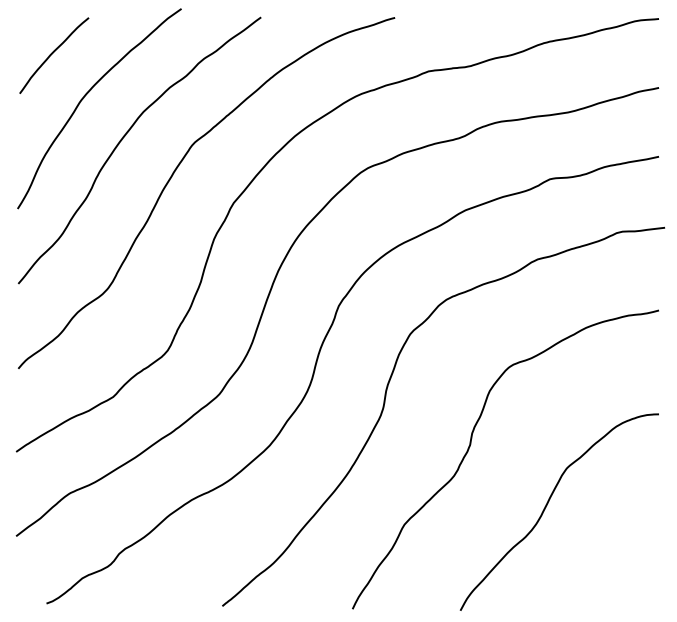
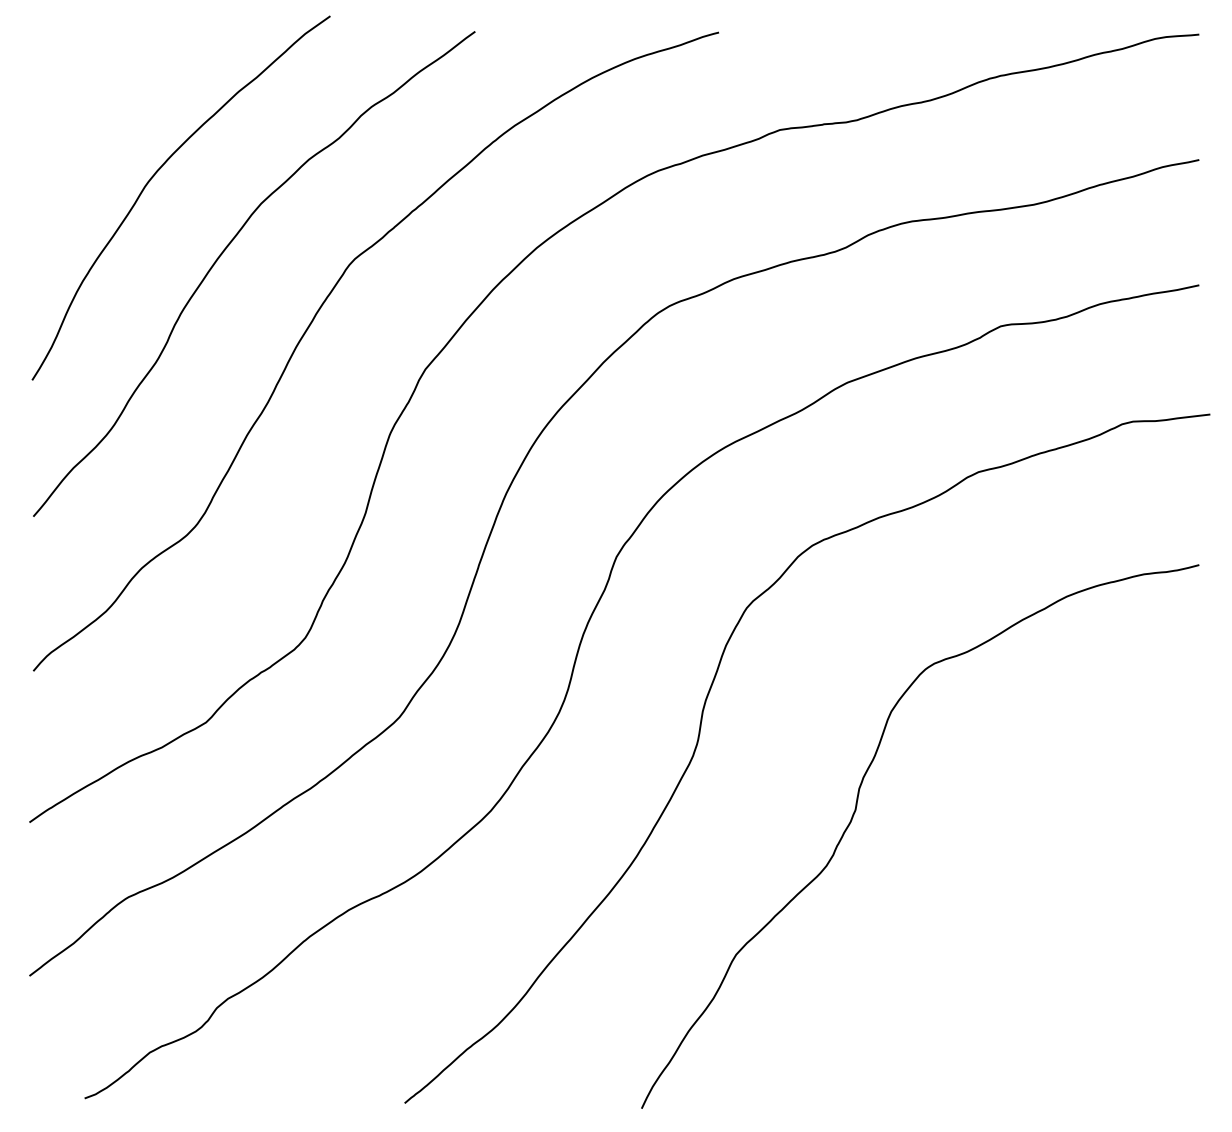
curve: (53, 53) -> (97, 97), removed
curve: (547, 505) -> (996, 919), removed

